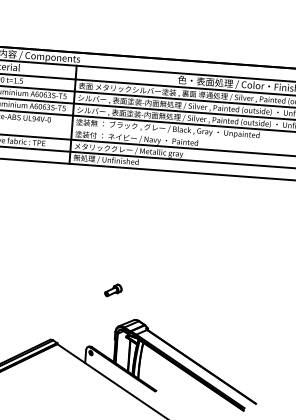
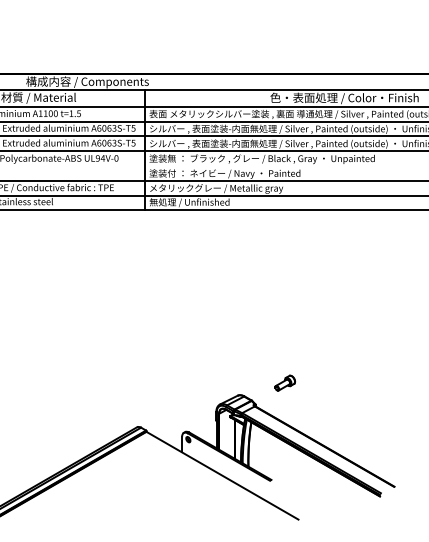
part: (112, 289) -> (284, 382), moved

